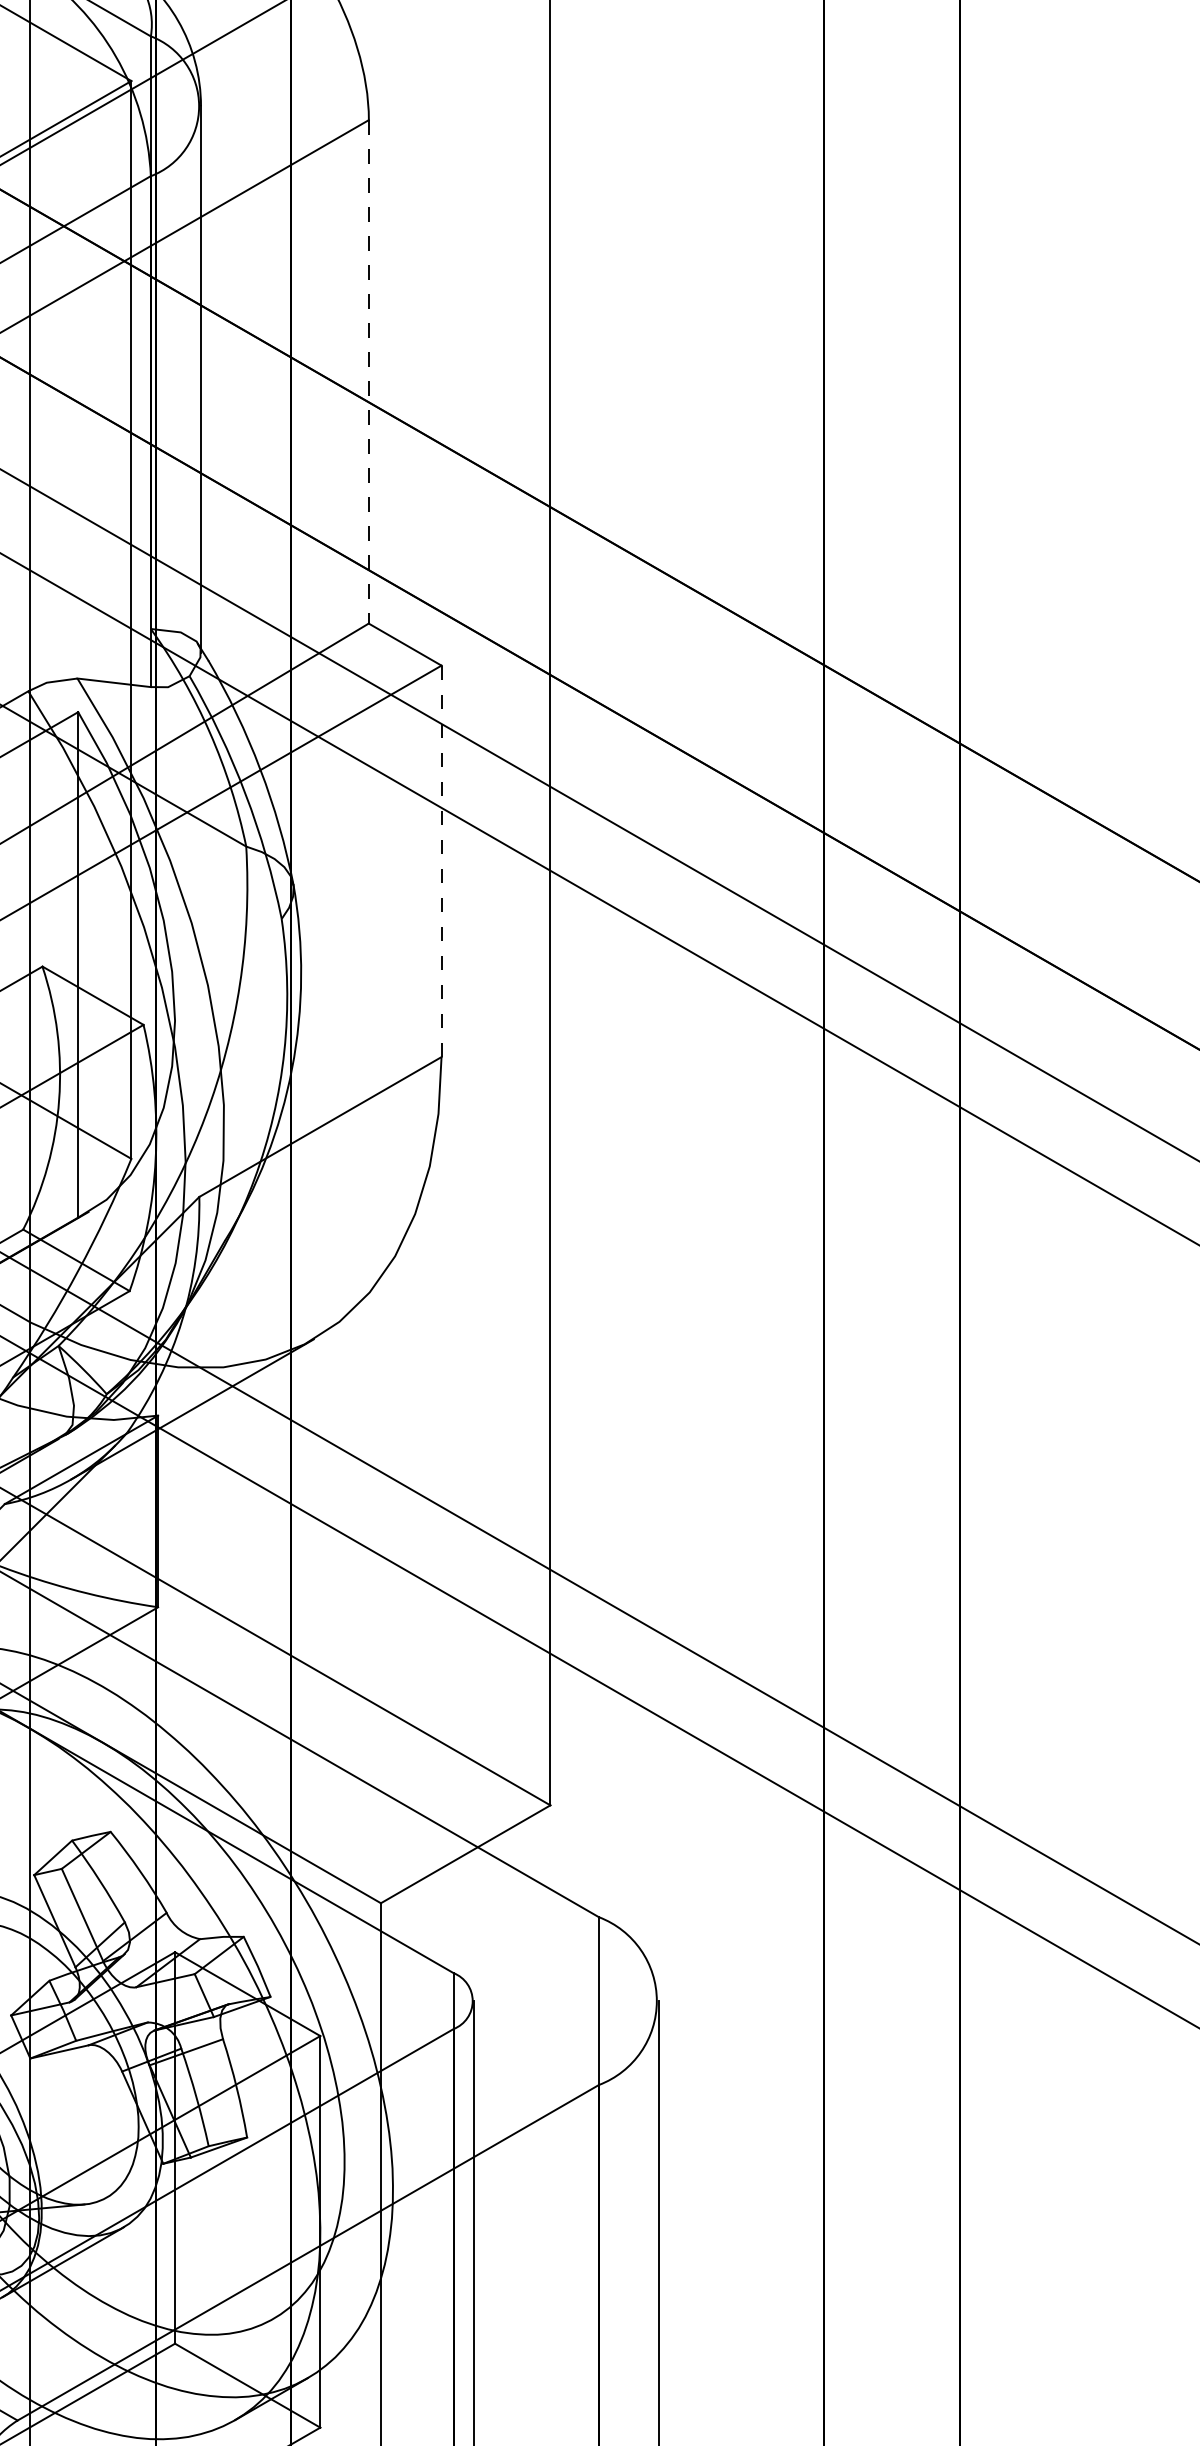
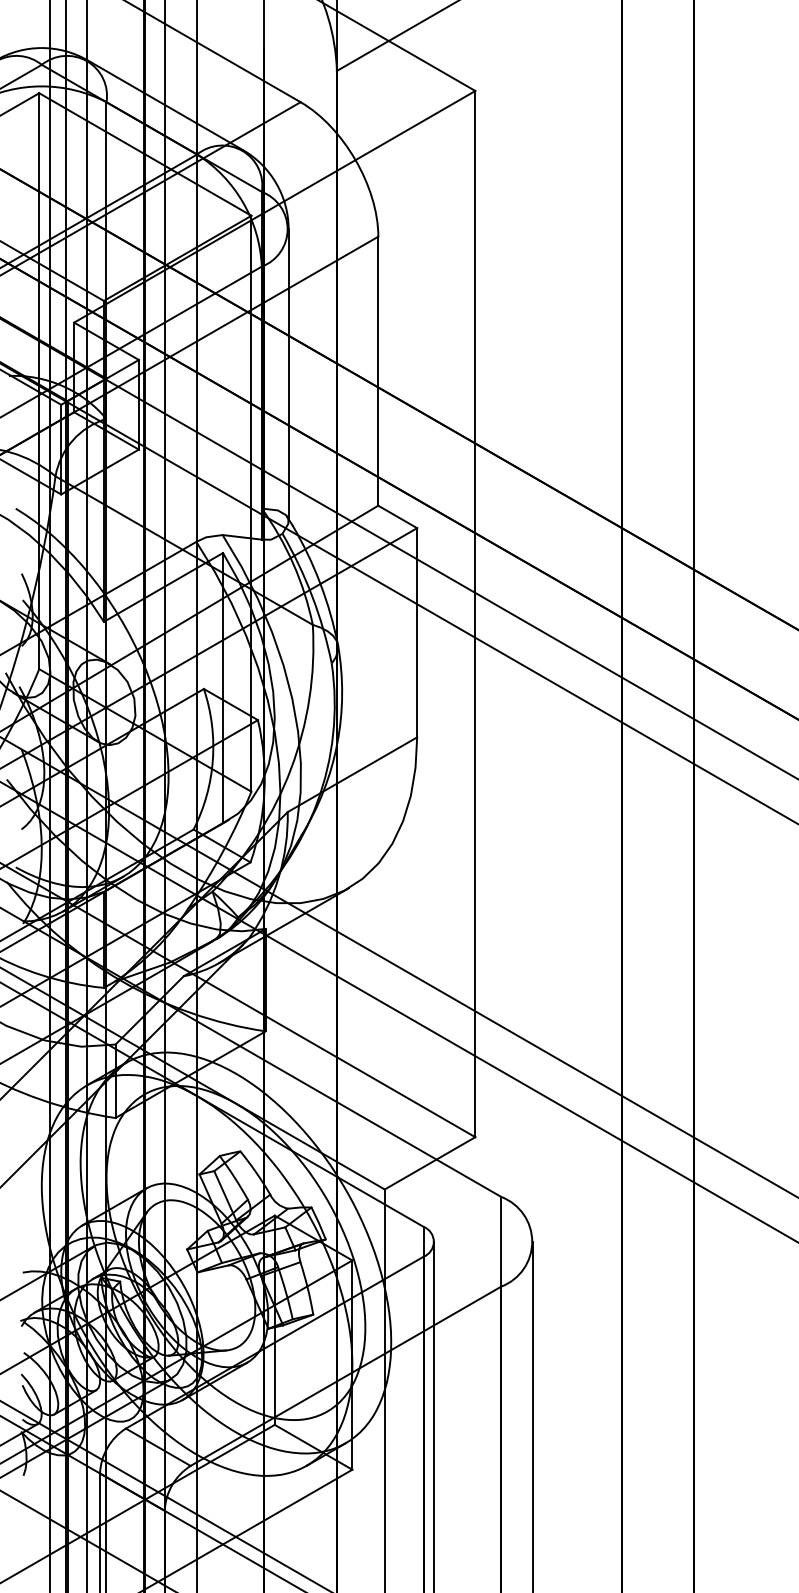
line: (369, 372) -> (378, 371), dashed -> solid
line: (442, 860) -> (417, 632), dashed -> solid

